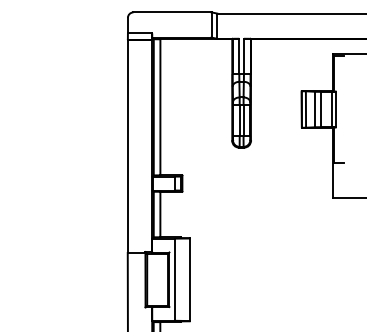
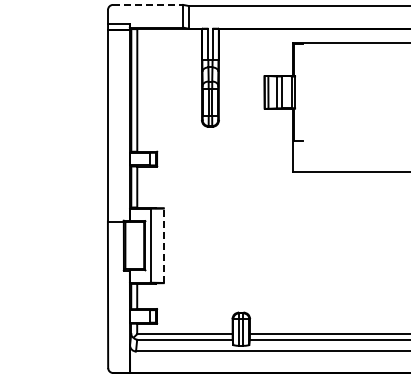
line: (172, 11) -> (148, 4), solid -> dashed
line: (189, 279) -> (163, 245), solid -> dashed

